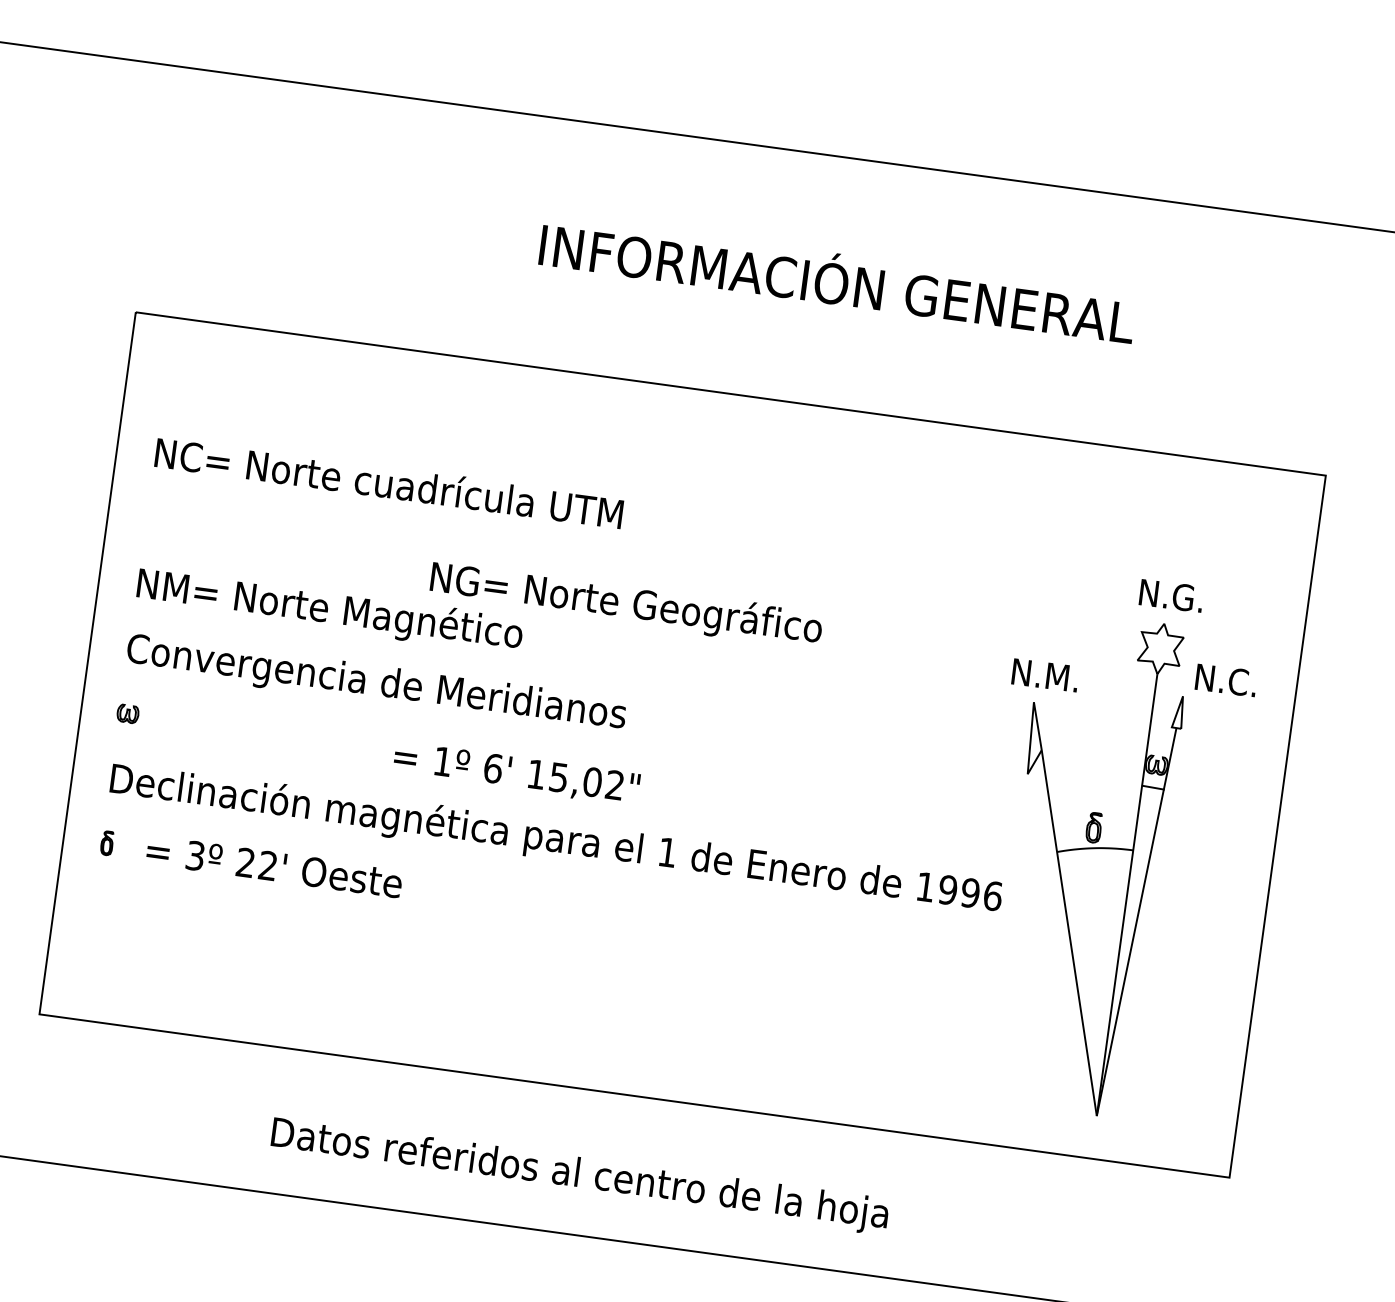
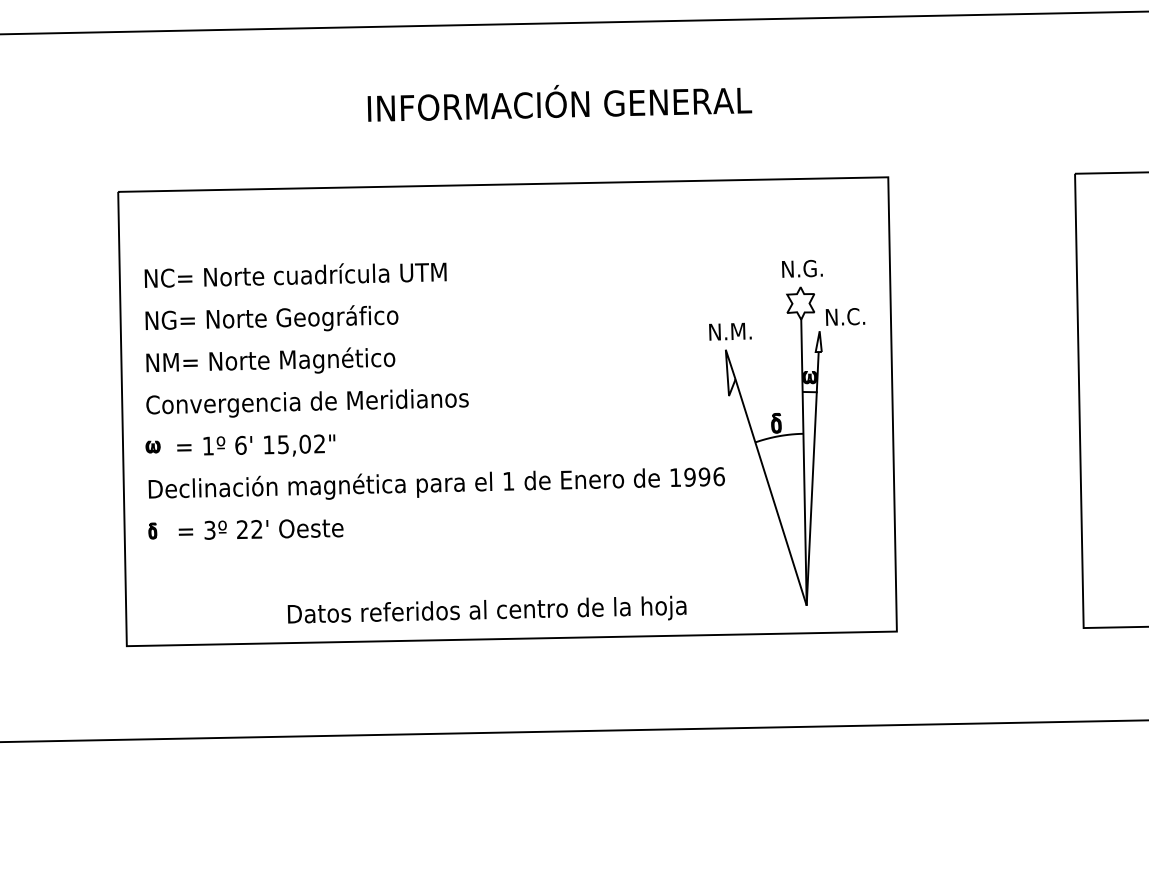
text: (625, 603) -> (271, 318), moved
text: (517, 772) -> (256, 445), moved
text: (579, 1172) -> (486, 609), moved

